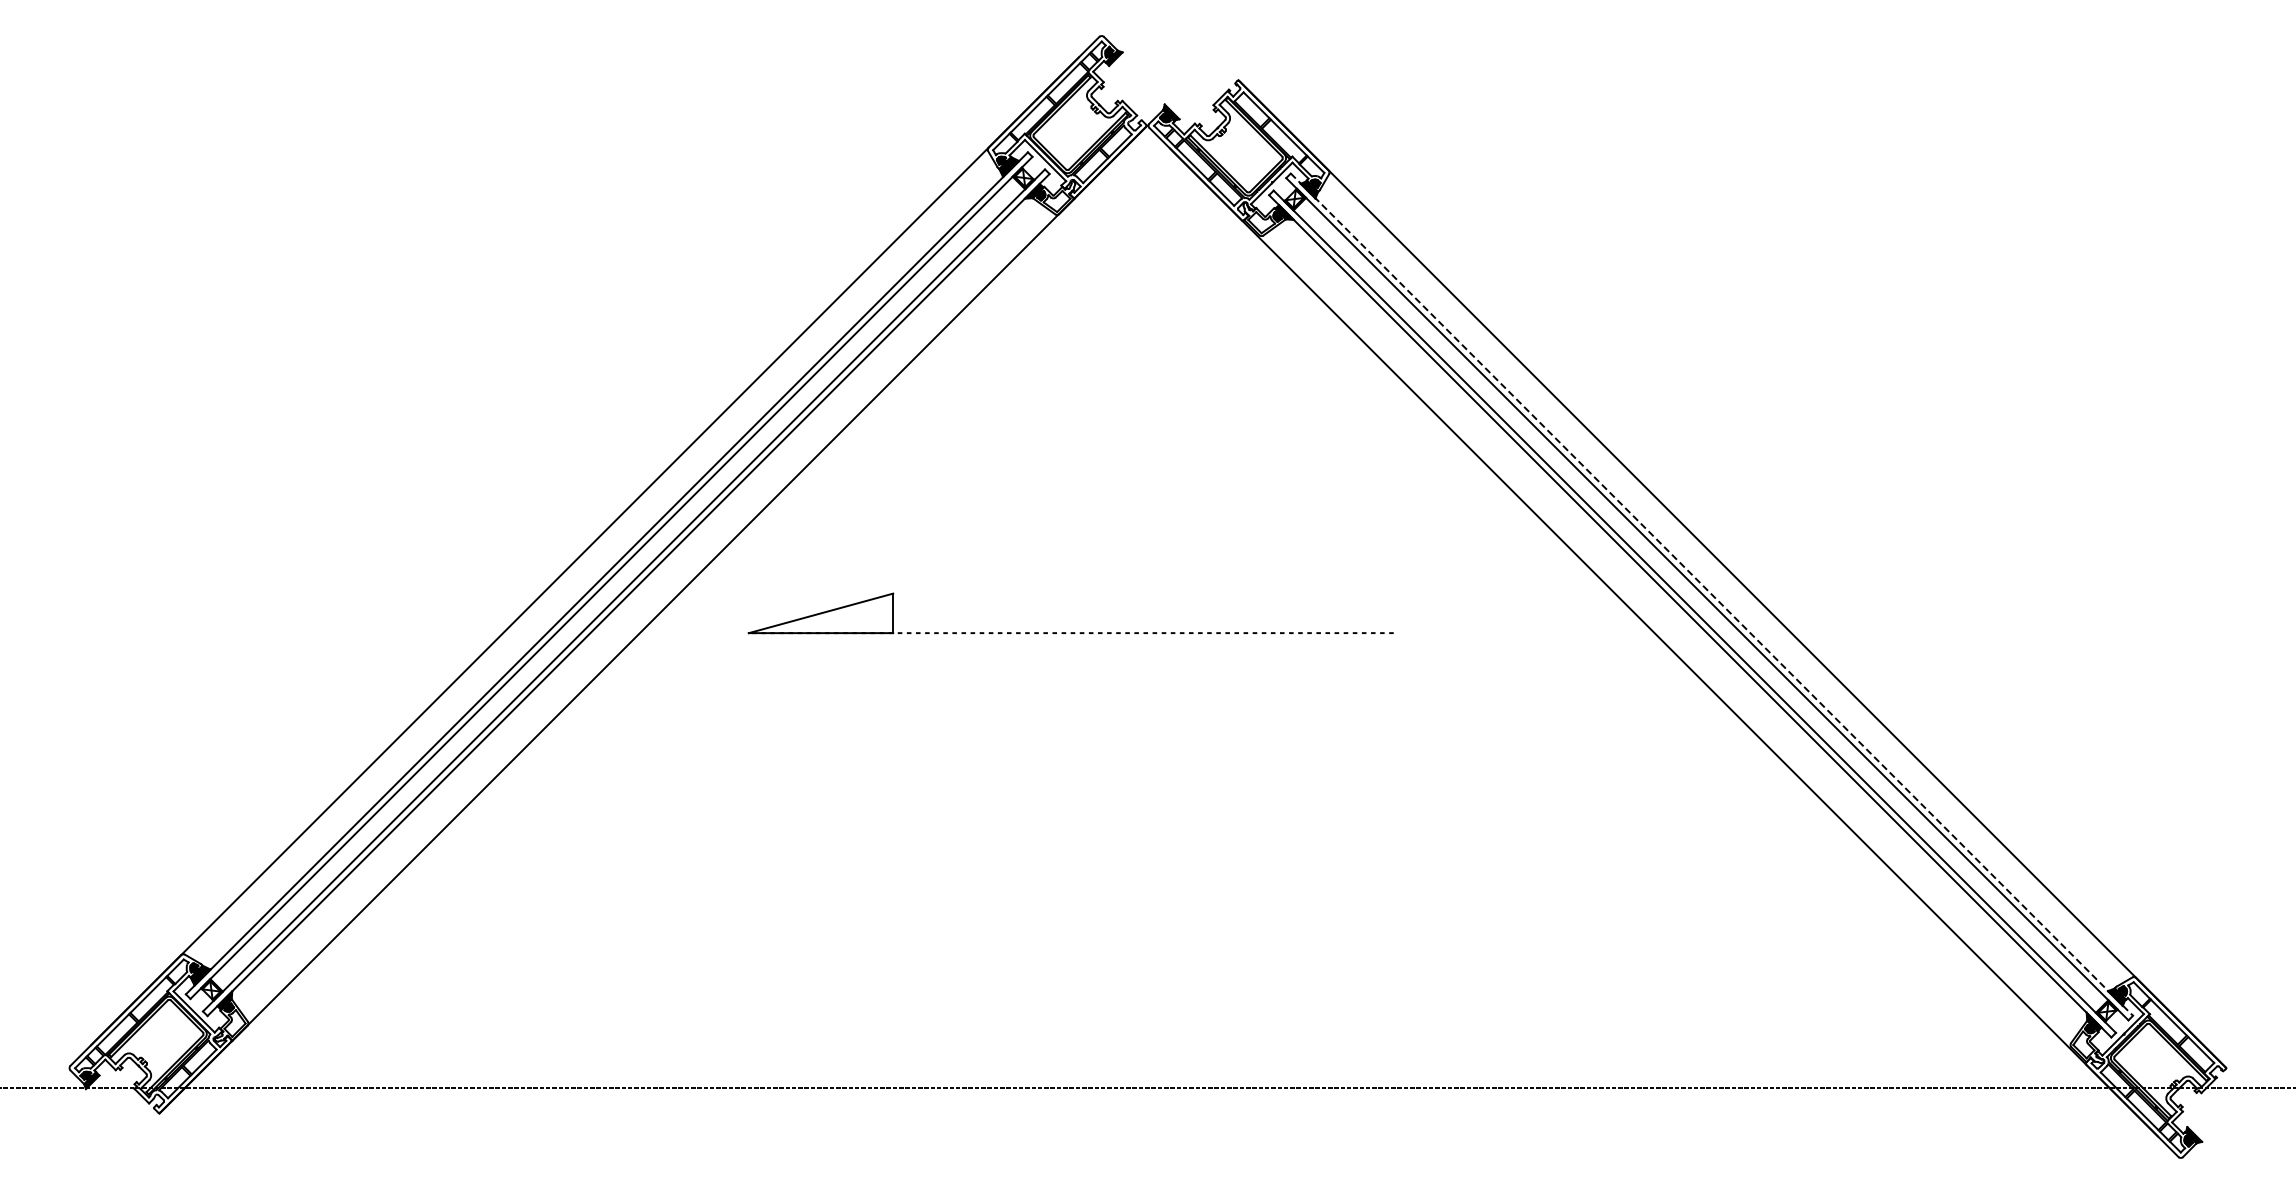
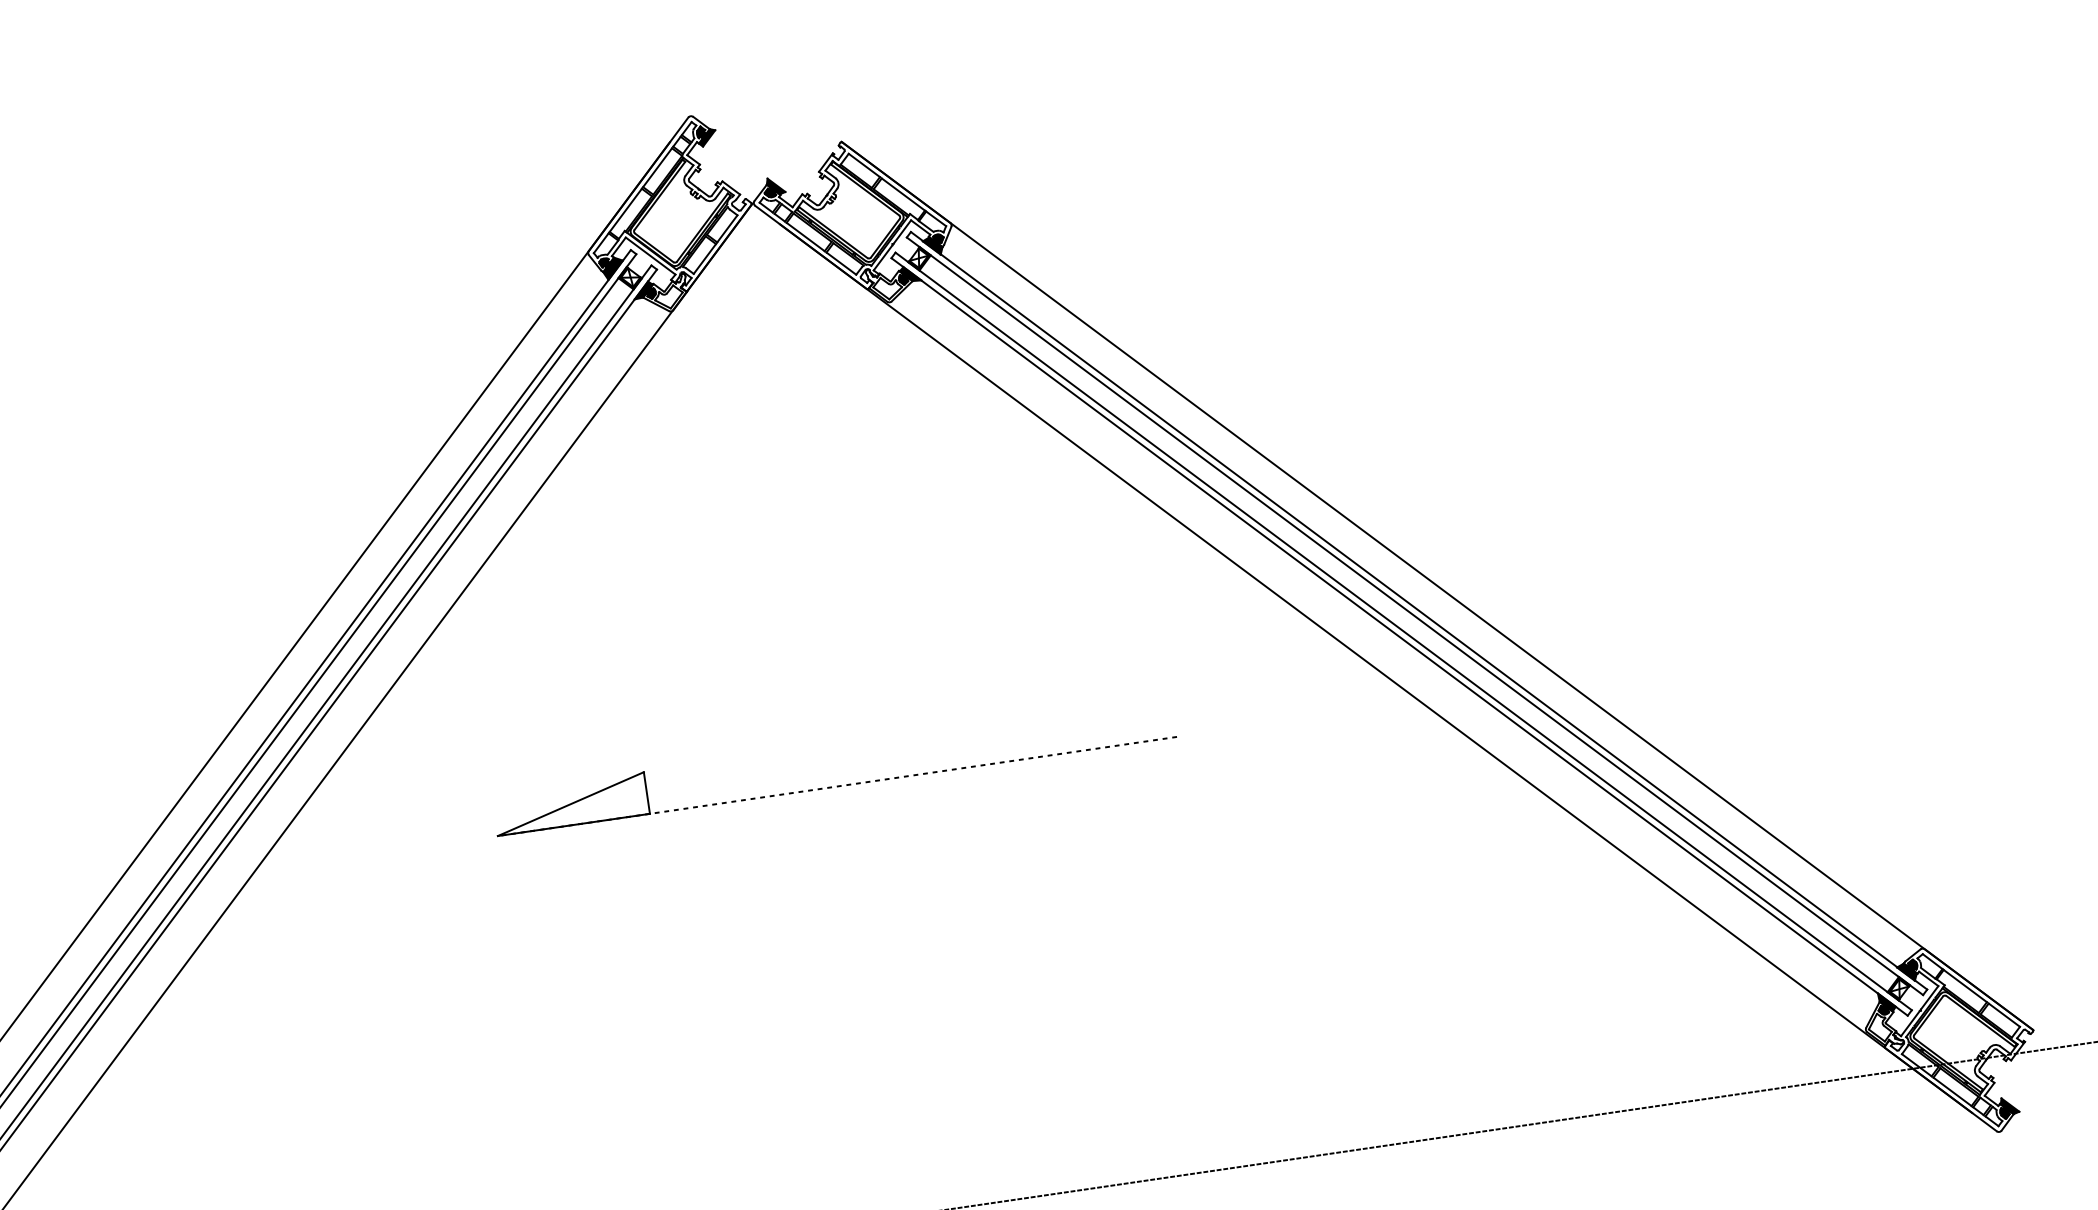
line: (1711, 594) -> (1418, 610), dashed -> solid
part: (1070, 632) -> (836, 785), moved

